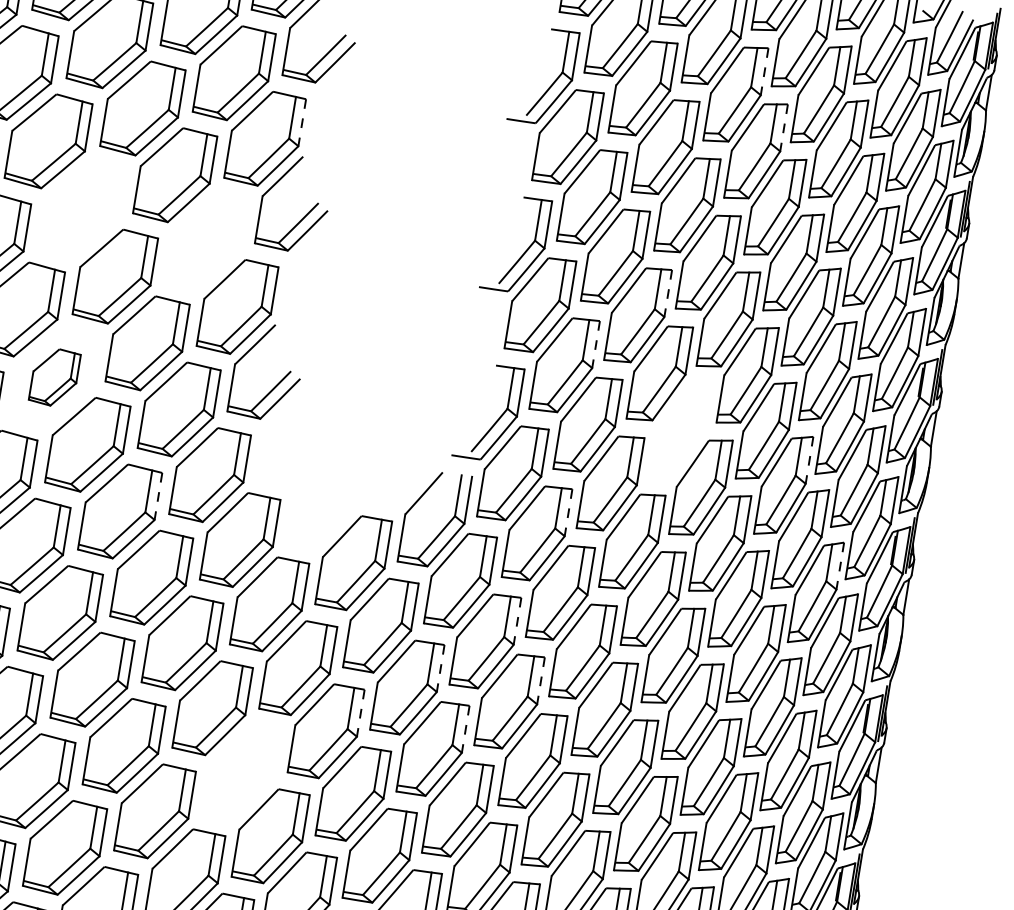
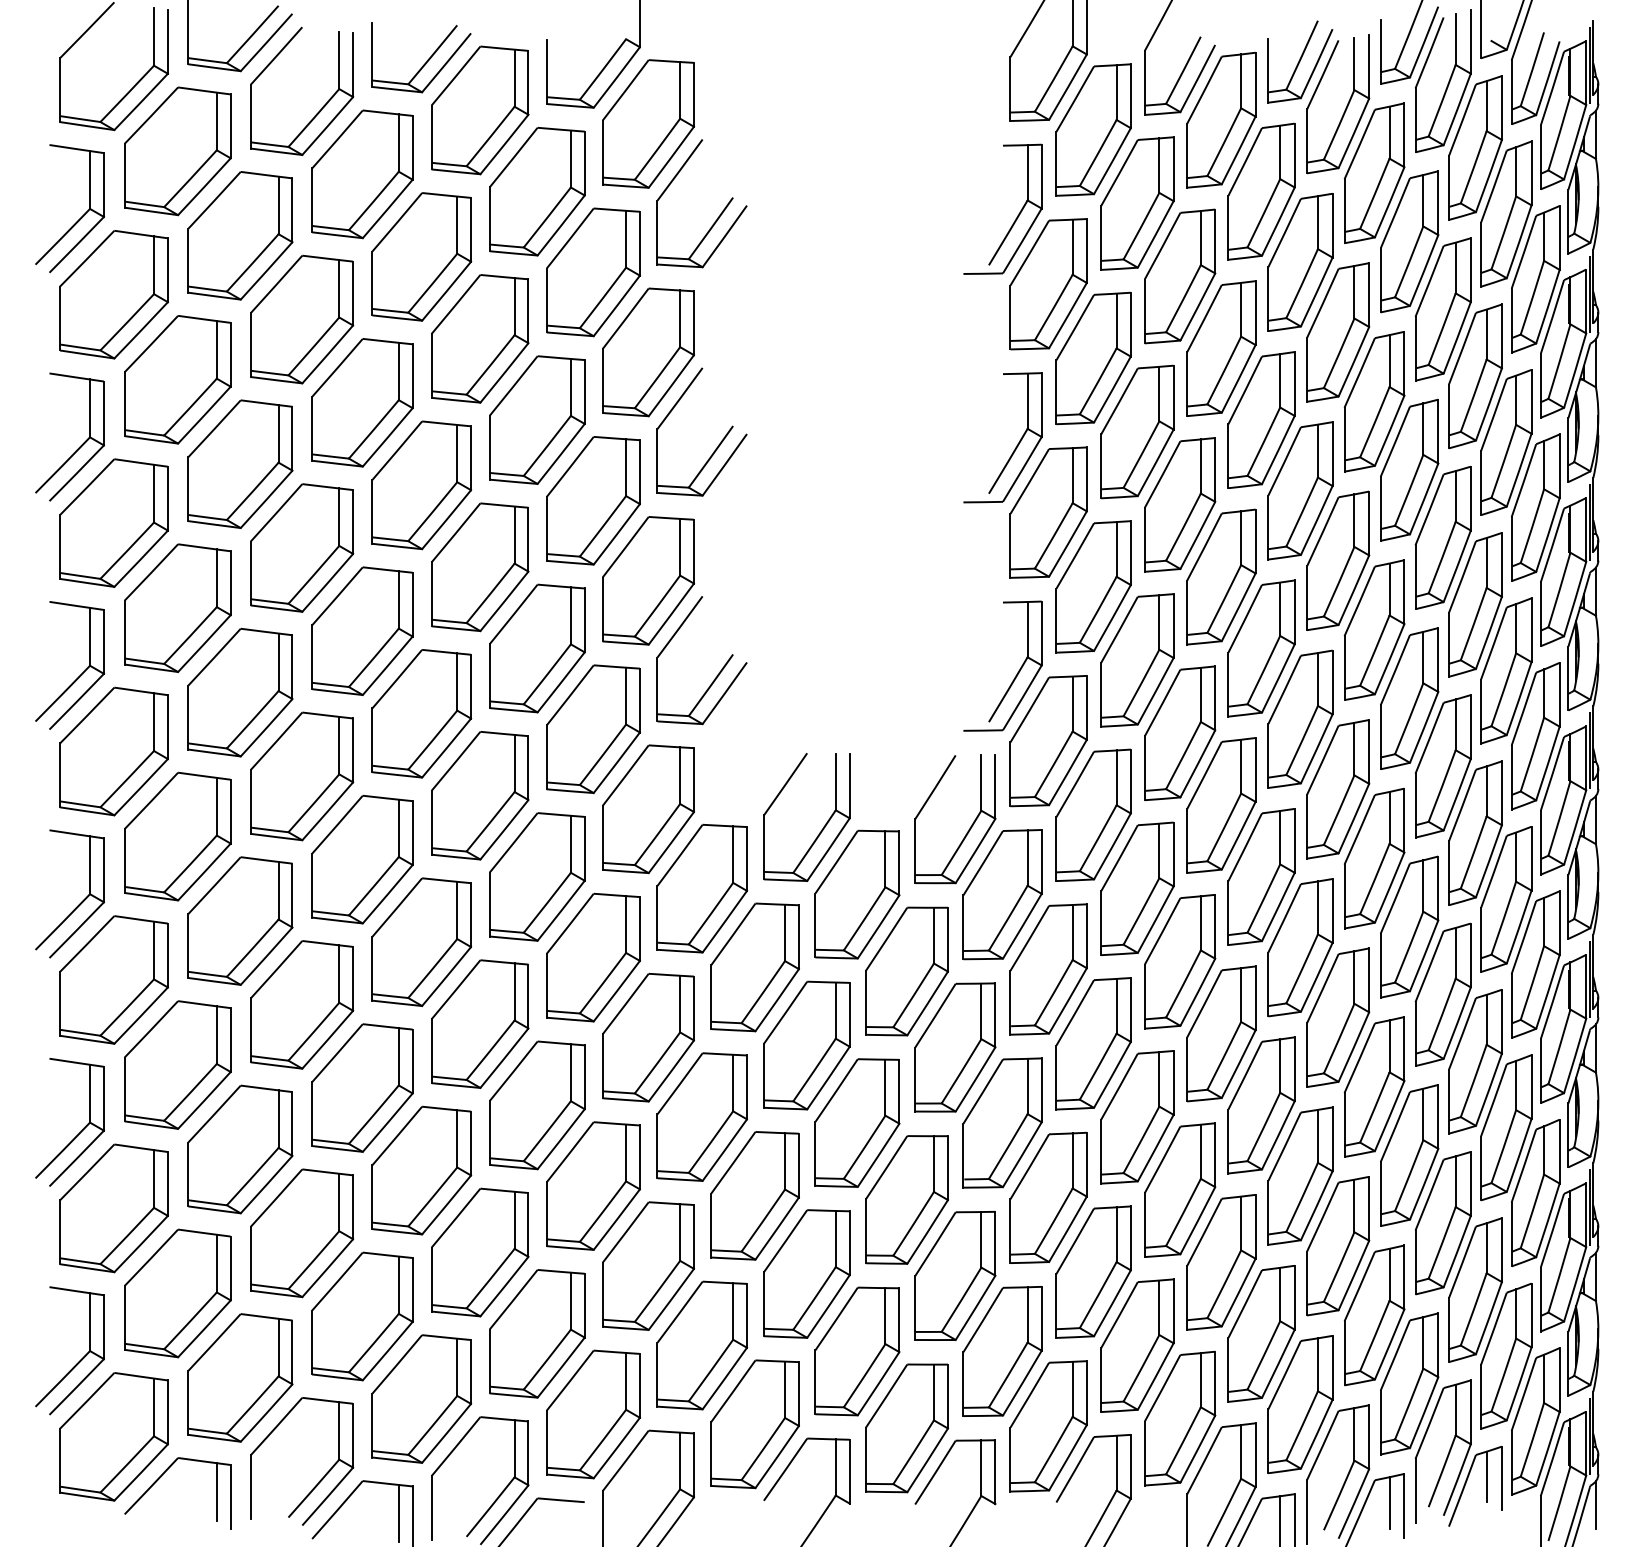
line: (764, 71) -> (1294, 155), dashed -> solid
line: (302, 122) -> (694, 323), dashed -> solid
line: (784, 127) -> (1332, 225), dashed -> solid
part: (82, 209) -> (421, 485), added
part: (206, 241) -> (593, 500), added
line: (668, 293) -> (1215, 469), dashed -> solid
line: (595, 344) -> (1130, 553), dashed -> solid
part: (54, 377) -> (421, 713), size x1.67
part: (680, 430) -> (1261, 648), added
line: (809, 460) -> (1438, 660), dashed -> solid
line: (158, 496) -> (584, 848), dashed -> solid
part: (335, 510) -> (821, 829), added
line: (568, 512) -> (1130, 781), dashed -> solid
line: (839, 566) -> (1501, 793), dashed -> solid
line: (517, 621) -> (1086, 936), dashed -> solid
line: (440, 668) -> (995, 1015), dashed -> solid
line: (540, 680) -> (1130, 1009), dashed -> solid
line: (360, 713) -> (899, 1091), dashed -> solid
line: (465, 729) -> (1041, 1090), dashed -> solid
part: (241, 772) -> (754, 1195), added

